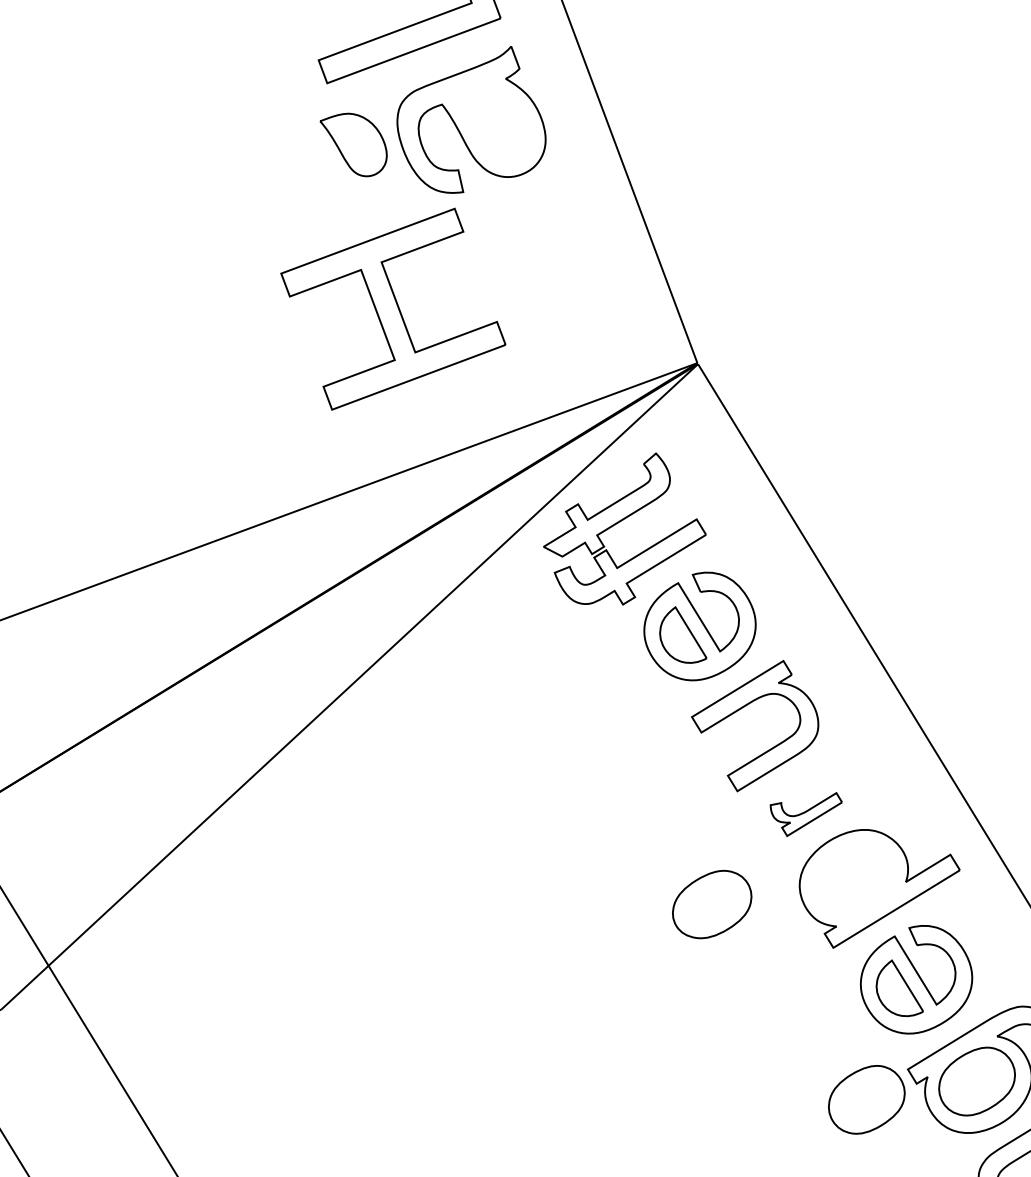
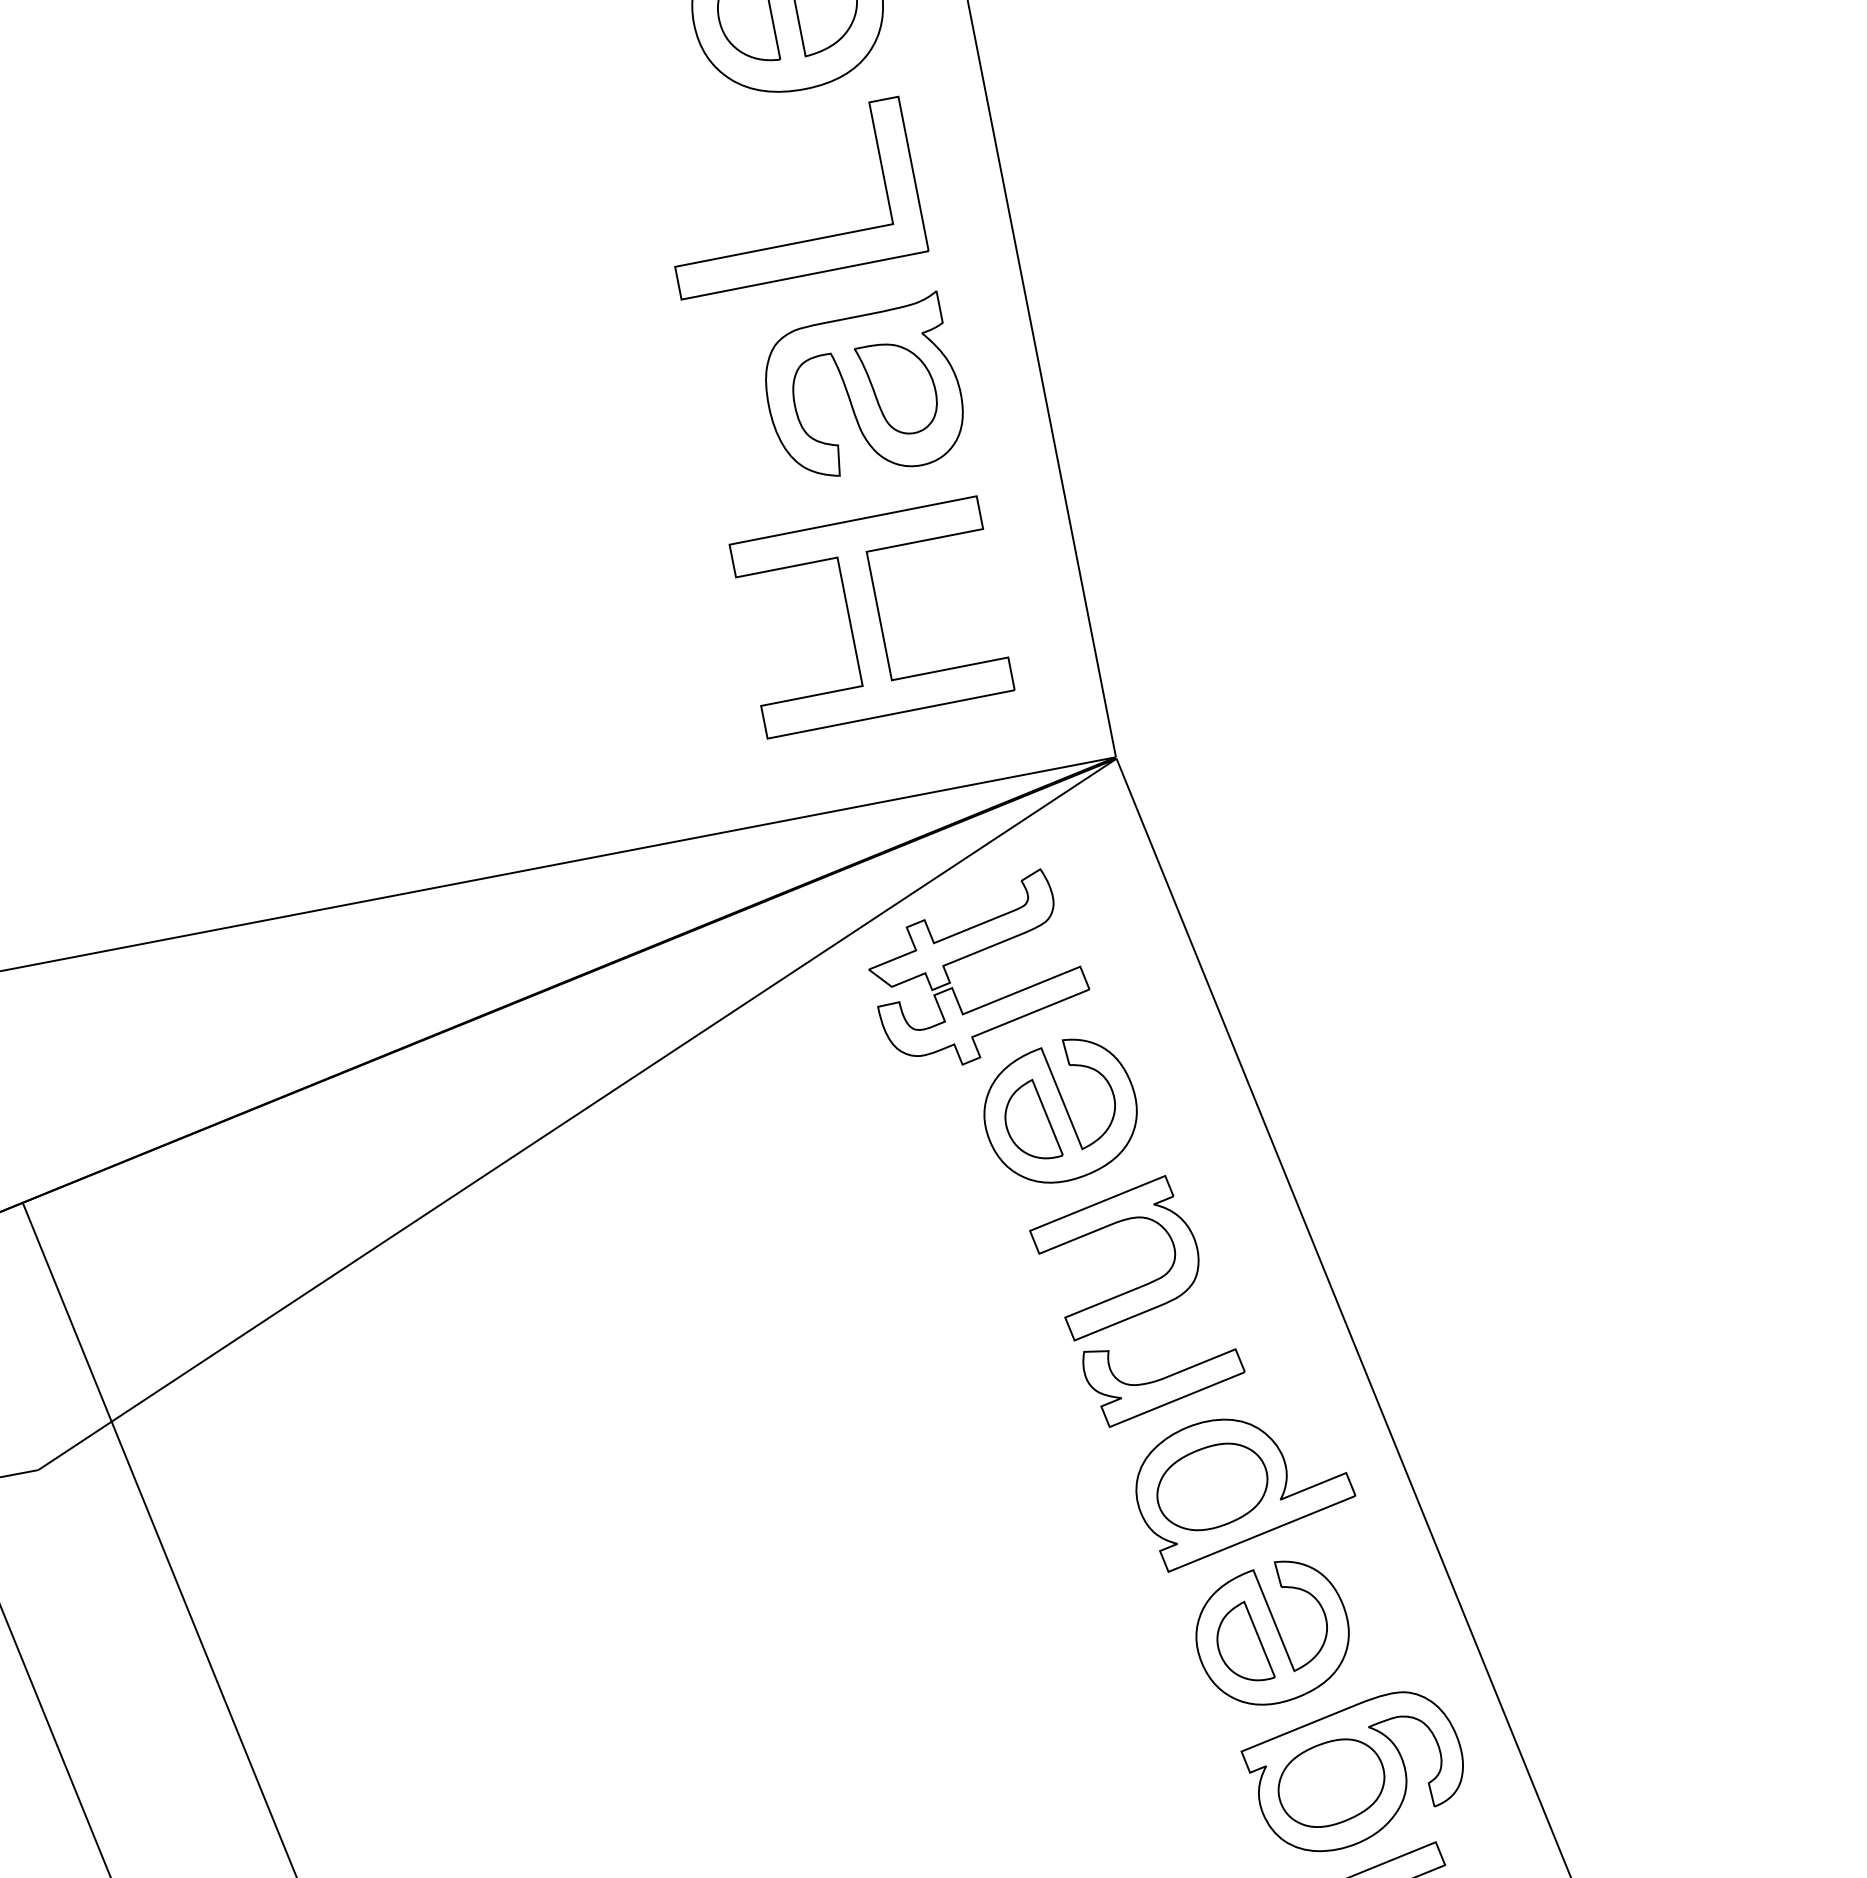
part: (354, 145) -> (895, 388), moved
part: (392, 309) -> (871, 617), moved
part: (807, 815) -> (1163, 1388), size x1.67
part: (712, 904) -> (1212, 1486), moved
part: (866, 1099) -> (1179, 1782), removed

